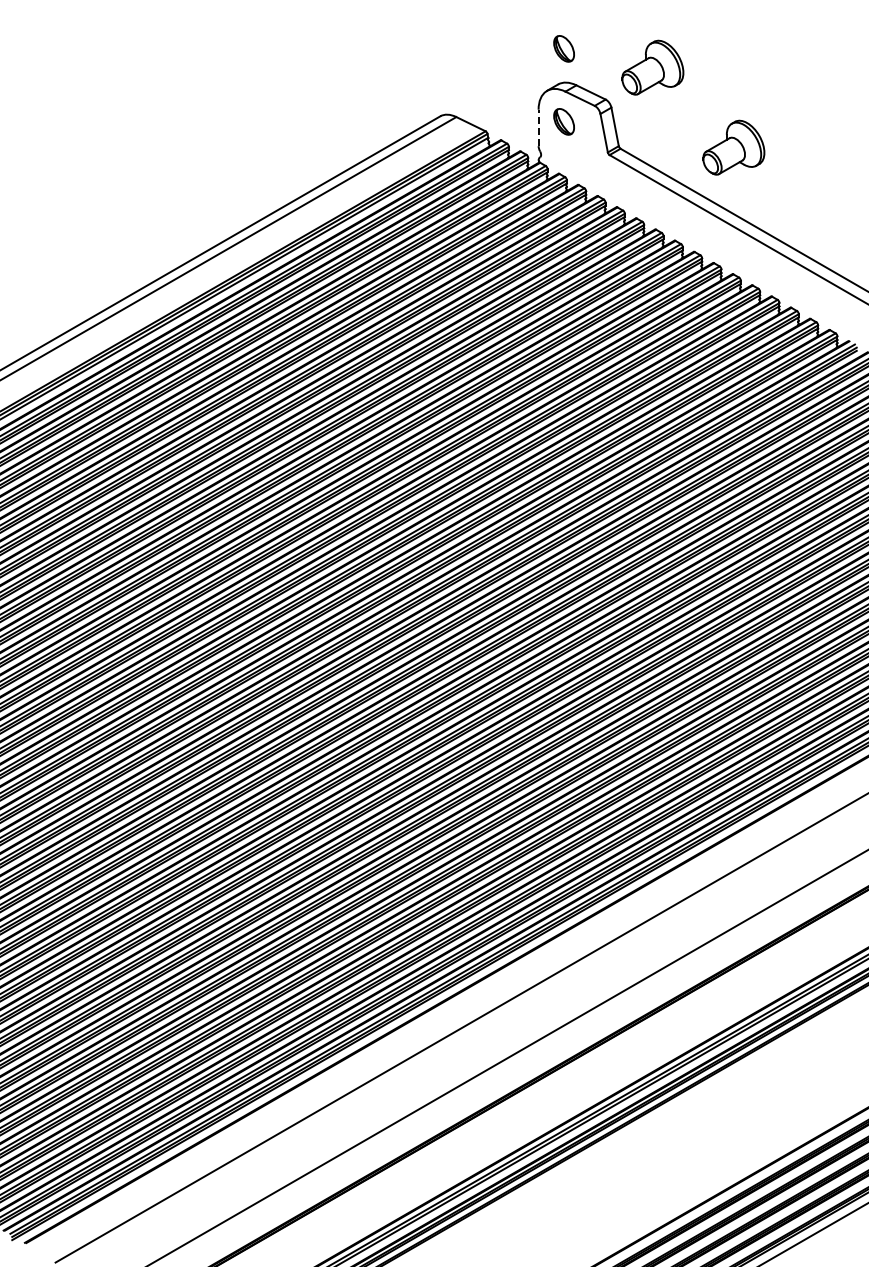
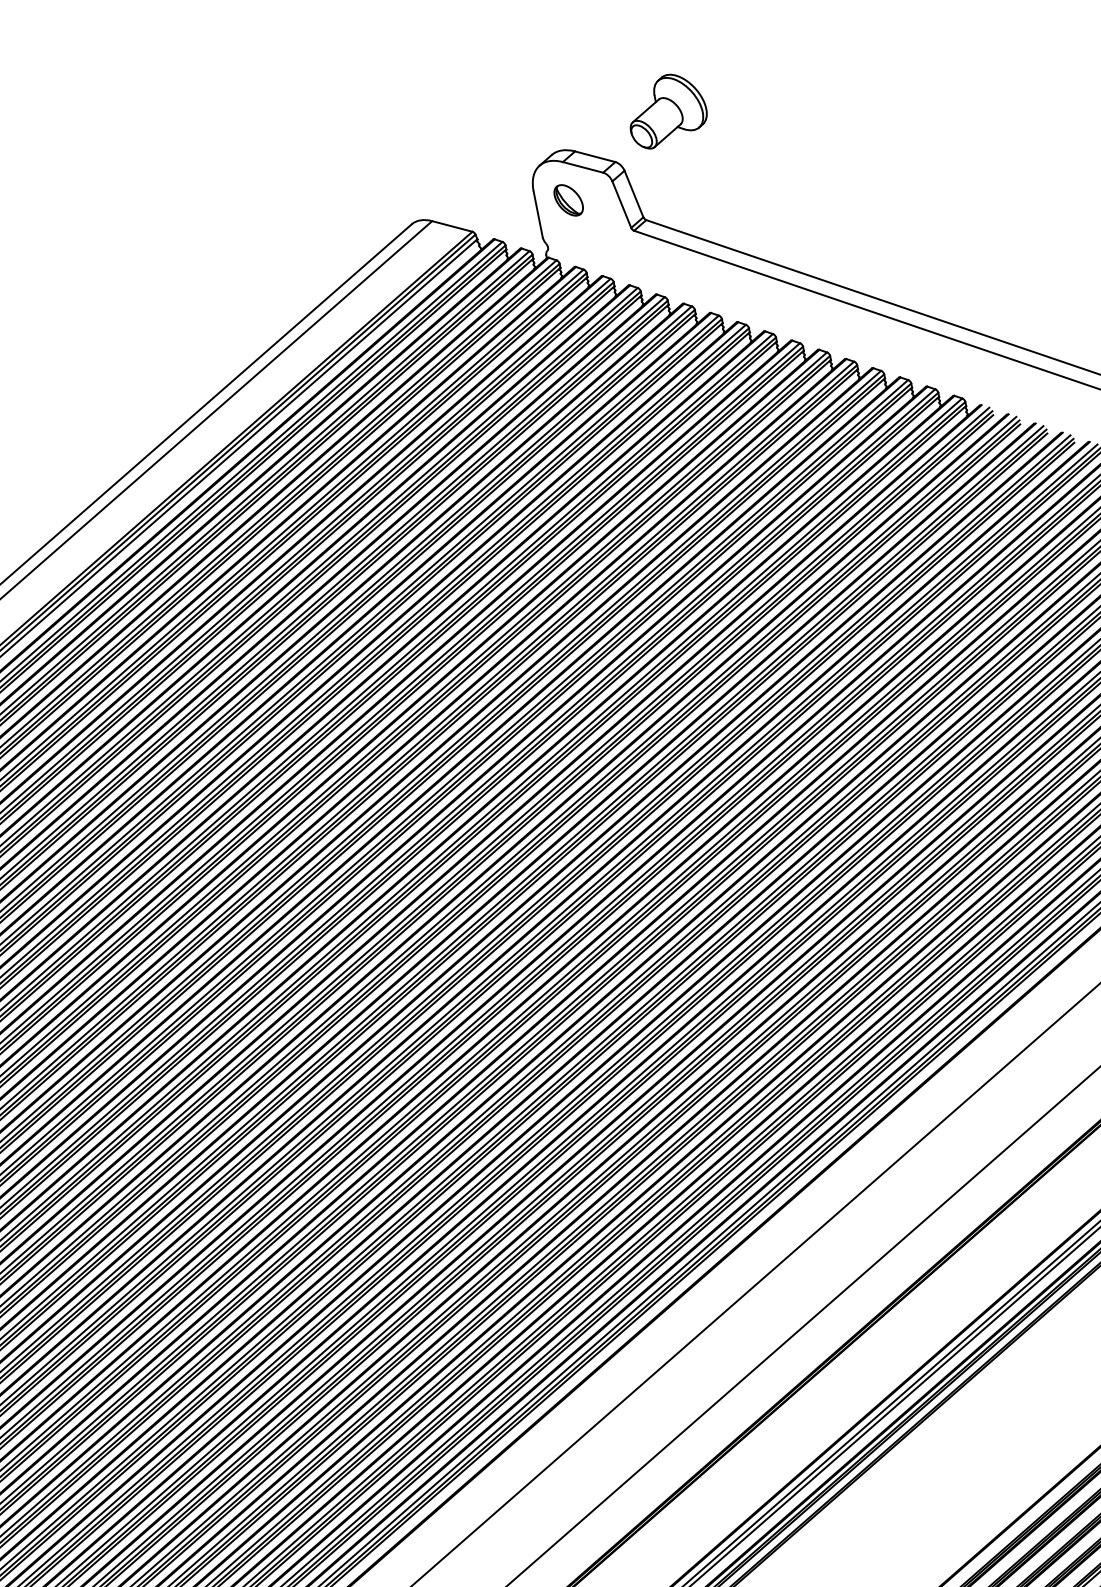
part: (563, 48) -> (549, 108), removed
line: (538, 127) -> (537, 213), dashed -> solid
part: (733, 147) -> (787, 190), removed

